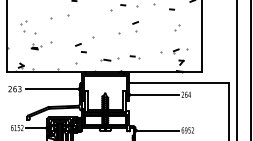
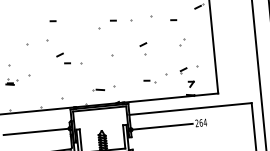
part: (135, 26) -> (143, 48), moved
part: (80, 48) -> (62, 59), moved
part: (134, 57) -> (149, 81), moved

